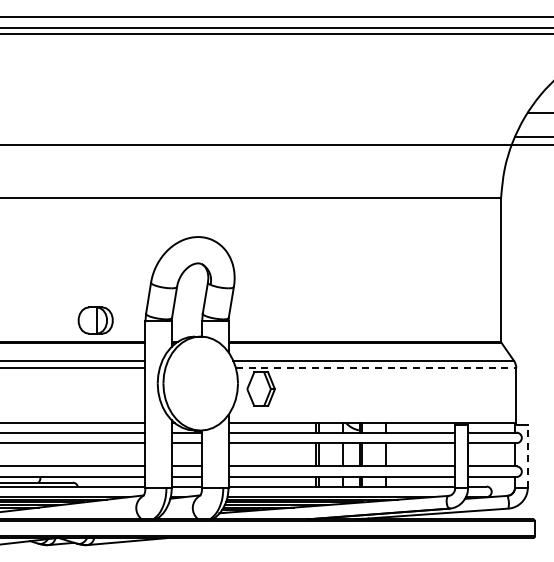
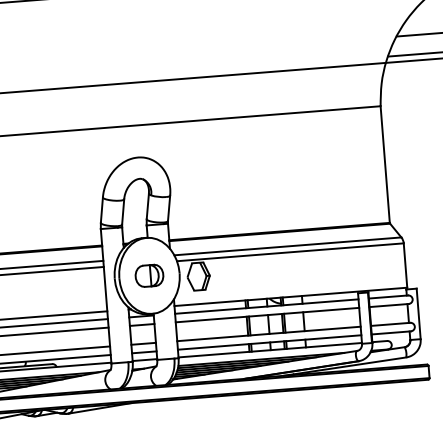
part: (95, 320) -> (149, 275), moved
line: (376, 368) -> (290, 252), dashed -> solid
line: (527, 455) -> (418, 313), dashed -> solid

